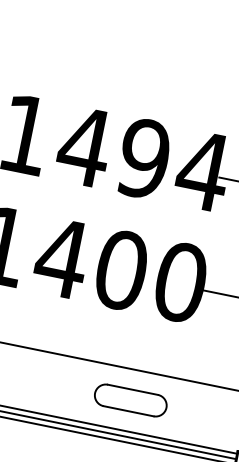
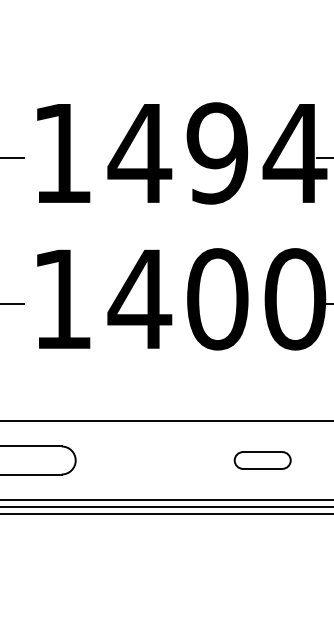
part: (130, 400) -> (262, 460), size x0.6

